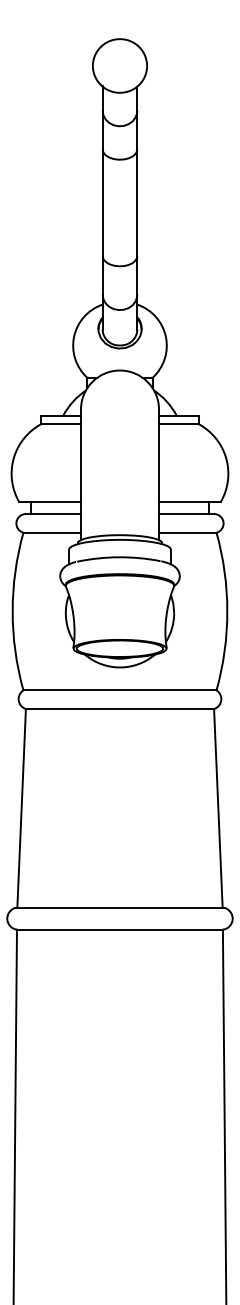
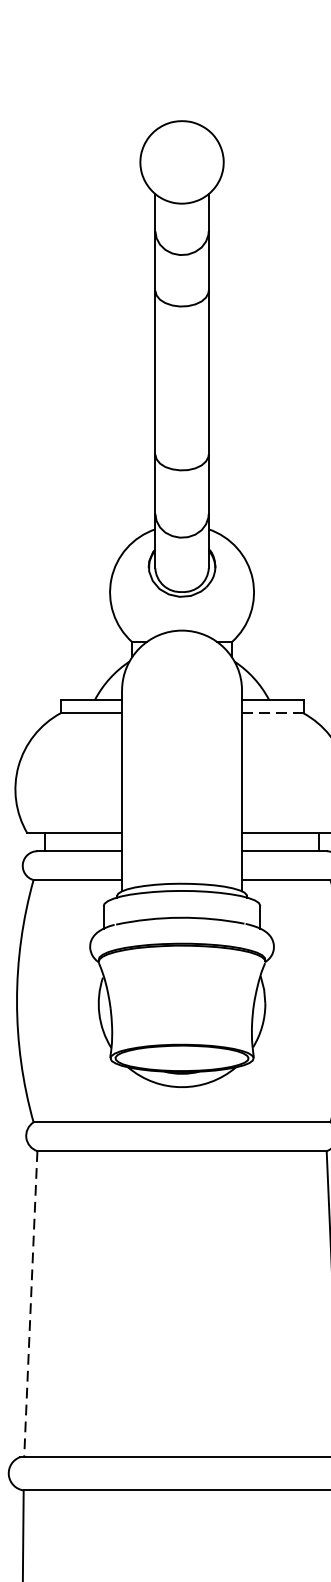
line: (179, 424) -> (273, 713), solid -> dashed
line: (21, 808) -> (30, 1304), solid -> dashed

